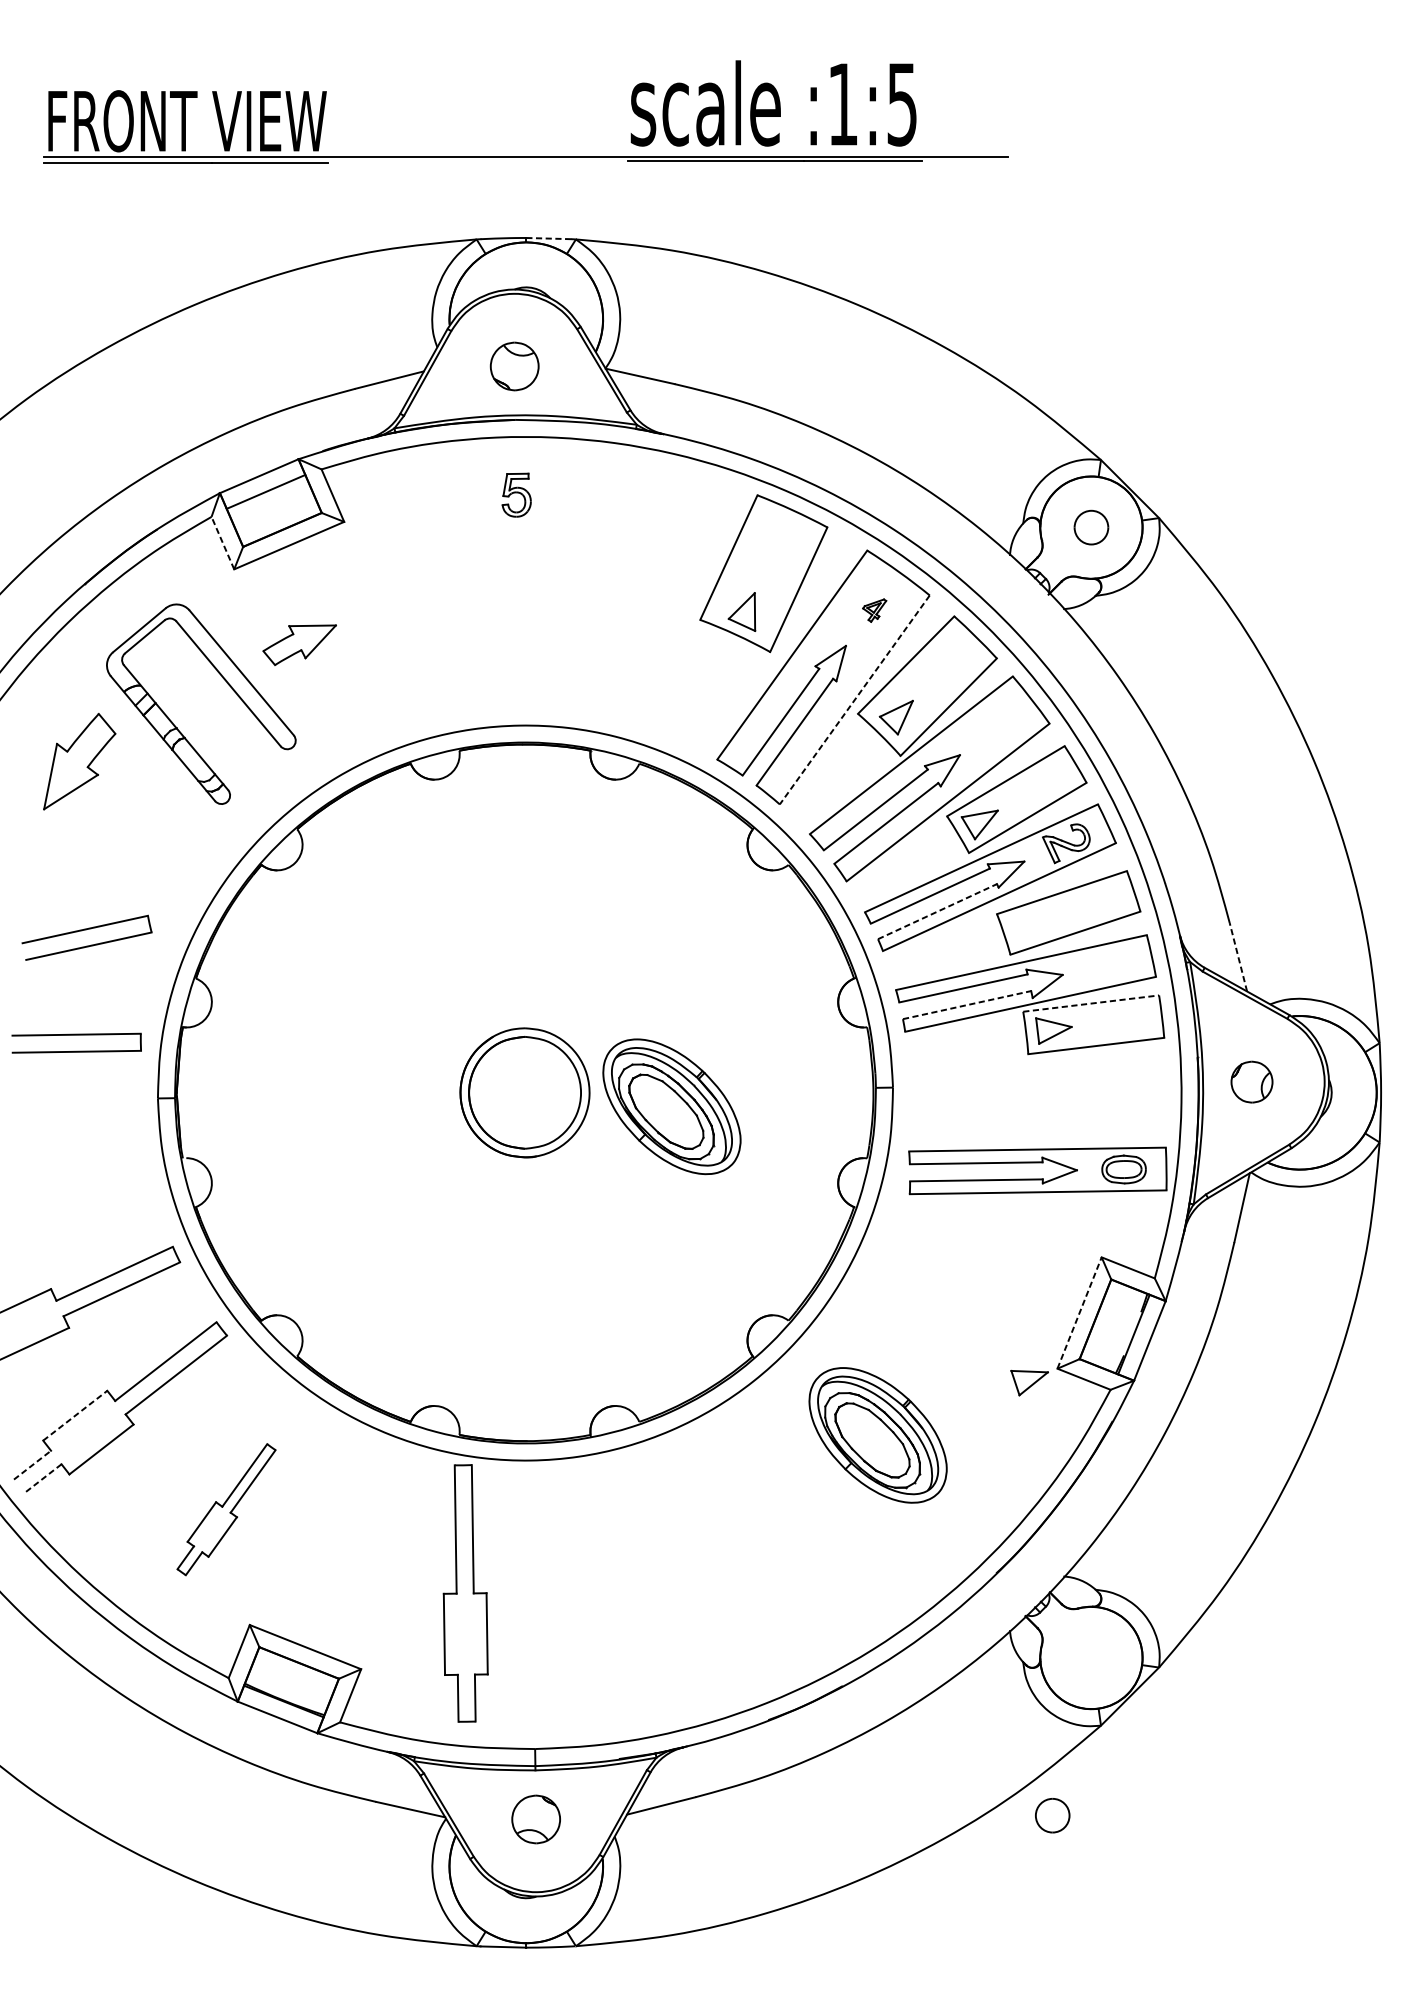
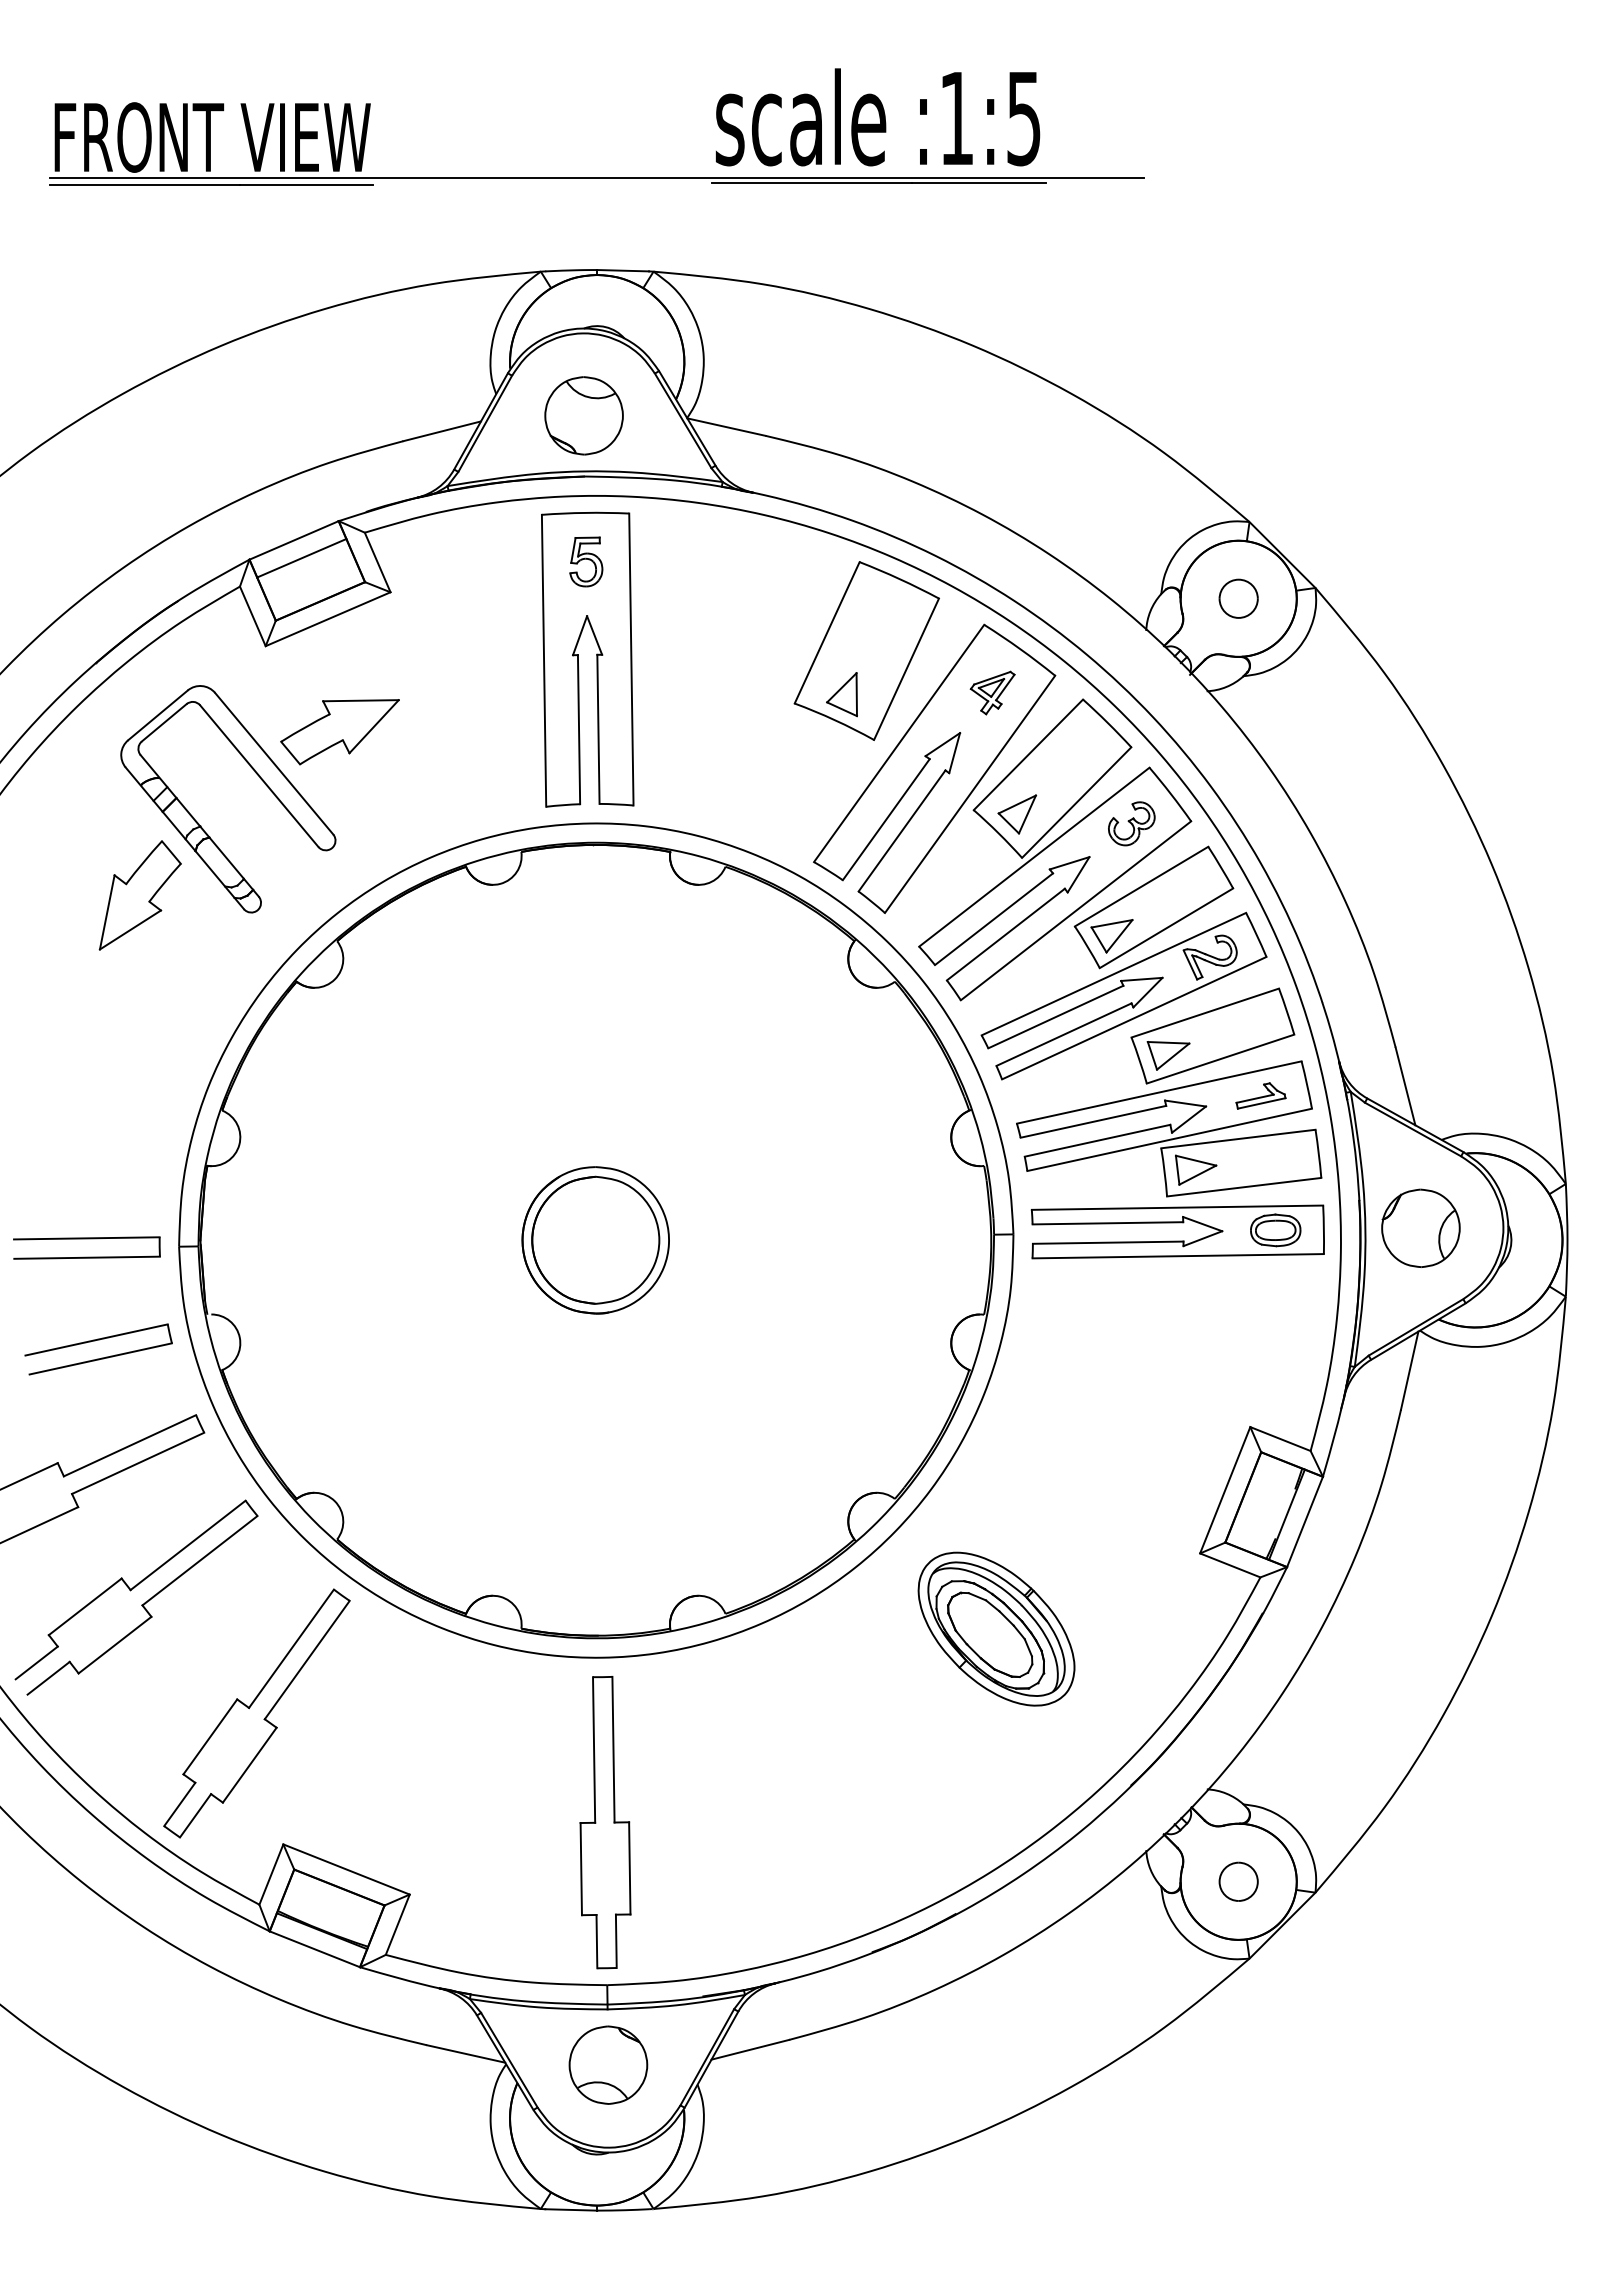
line: (549, 238) -> (623, 270), dashed -> solid
part: (514, 366) -> (583, 415), size x1.43
line: (222, 542) -> (252, 615), dashed -> solid
part: (509, 581) -> (578, 659), added
part: (874, 610) -> (992, 692), size x1.67
part: (299, 645) -> (339, 732), size x1.43
line: (855, 700) -> (970, 794), dashed -> solid
part: (997, 725) -> (1131, 823), added
part: (79, 761) -> (139, 895), moved
line: (937, 911) -> (1064, 1034), dashed -> solid
part: (84, 930) -> (95, 1341), moved
line: (1238, 956) -> (1405, 1085), dashed -> solid
part: (1110, 965) -> (1260, 1095), added
line: (967, 1004) -> (1098, 1140), dashed -> solid
line: (1091, 1004) -> (1238, 1139), dashed -> solid
part: (76, 1035) -> (86, 1239), moved
part: (1251, 1081) -> (1420, 1227), size x1.67
part: (671, 1106) -> (762, 1255), removed
part: (1037, 1163) -> (1177, 1223), moved
line: (1079, 1313) -> (1225, 1490), dashed -> solid
part: (1029, 1382) -> (1168, 1055), moved
line: (75, 1415) -> (85, 1606), dashed -> solid
line: (32, 1464) -> (36, 1662), dashed -> solid
line: (42, 1478) -> (48, 1678), dashed -> solid
part: (226, 1509) -> (256, 1713), size x1.67
part: (465, 1593) -> (605, 1822), moved
part: (1052, 1815) -> (1238, 1881), moved
part: (536, 1818) -> (608, 2064), size x1.43

